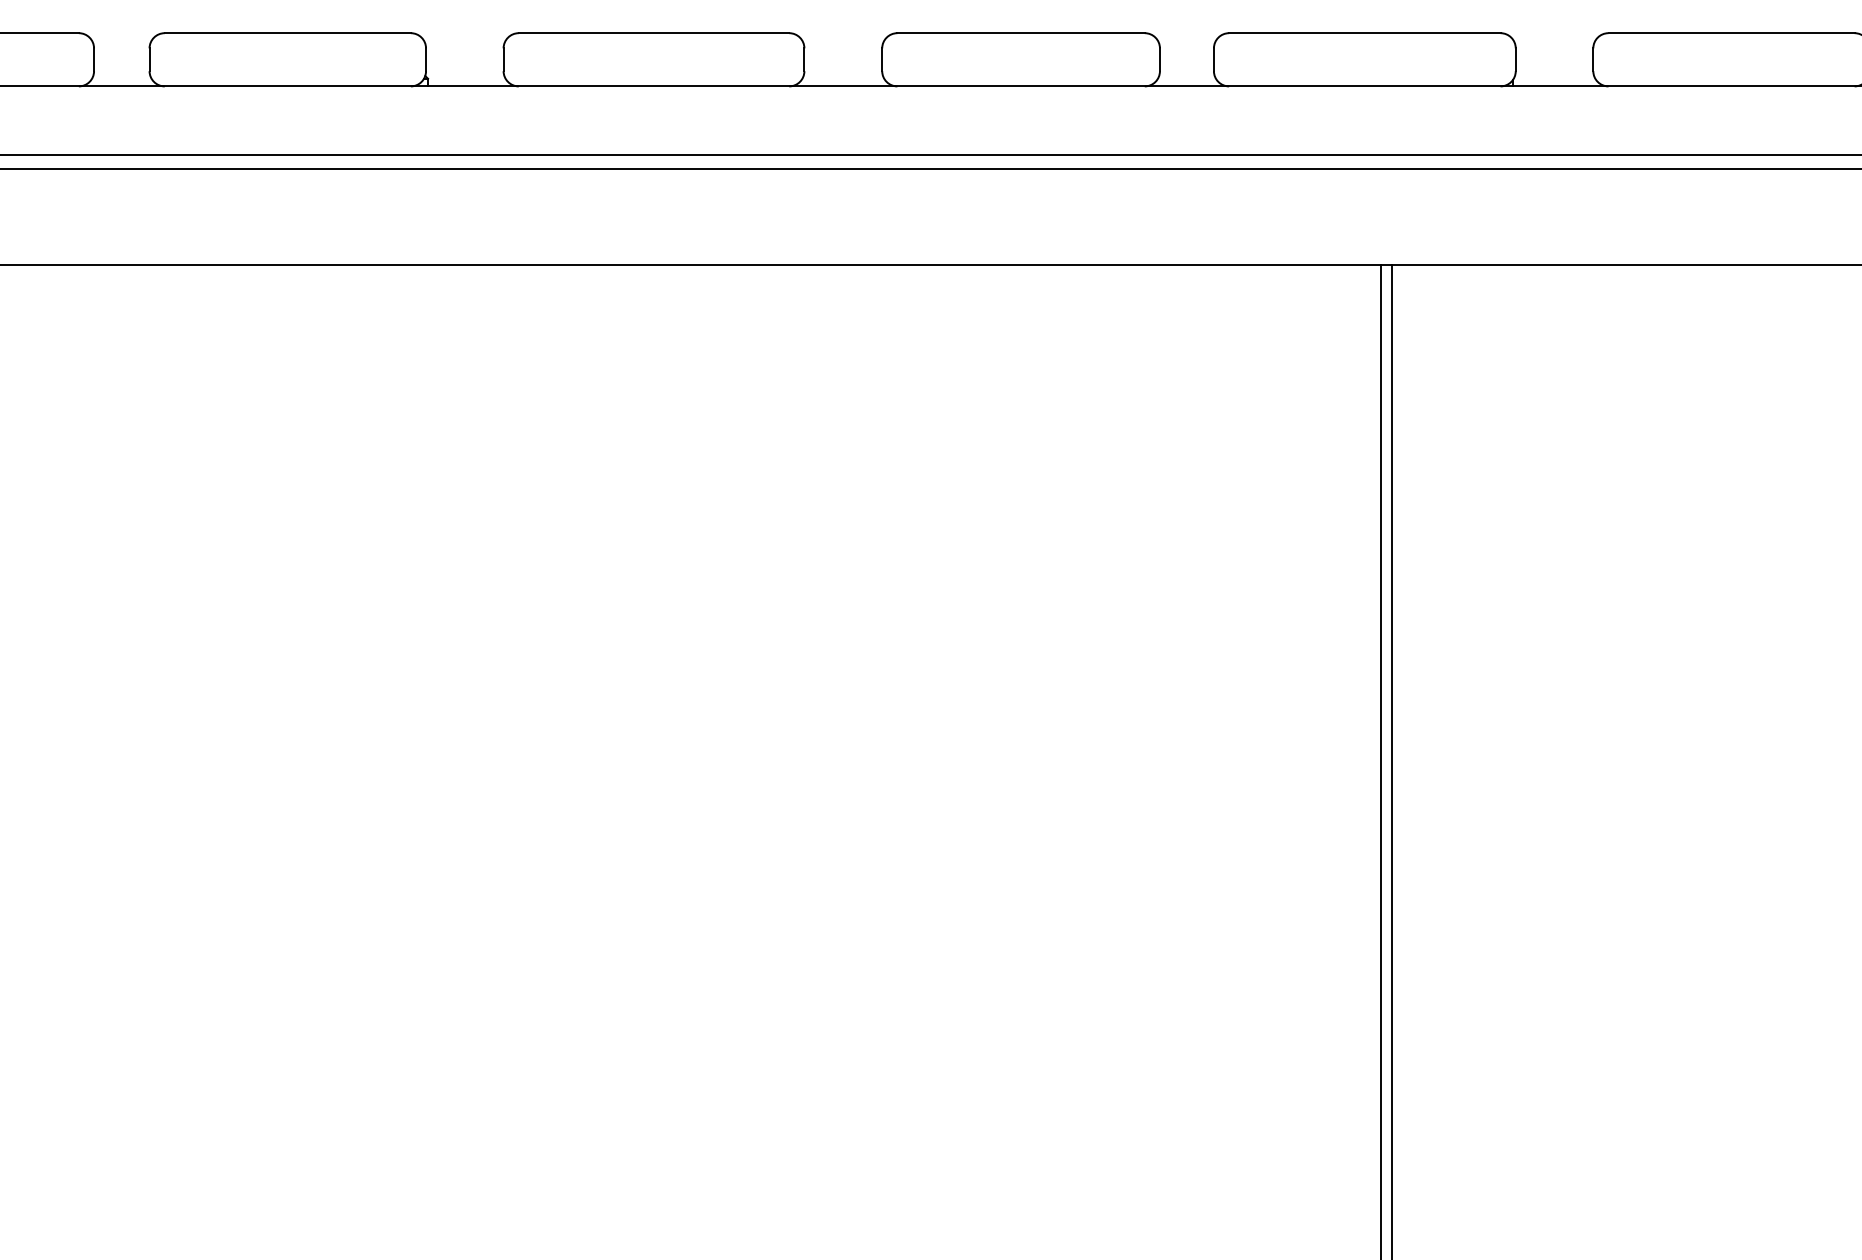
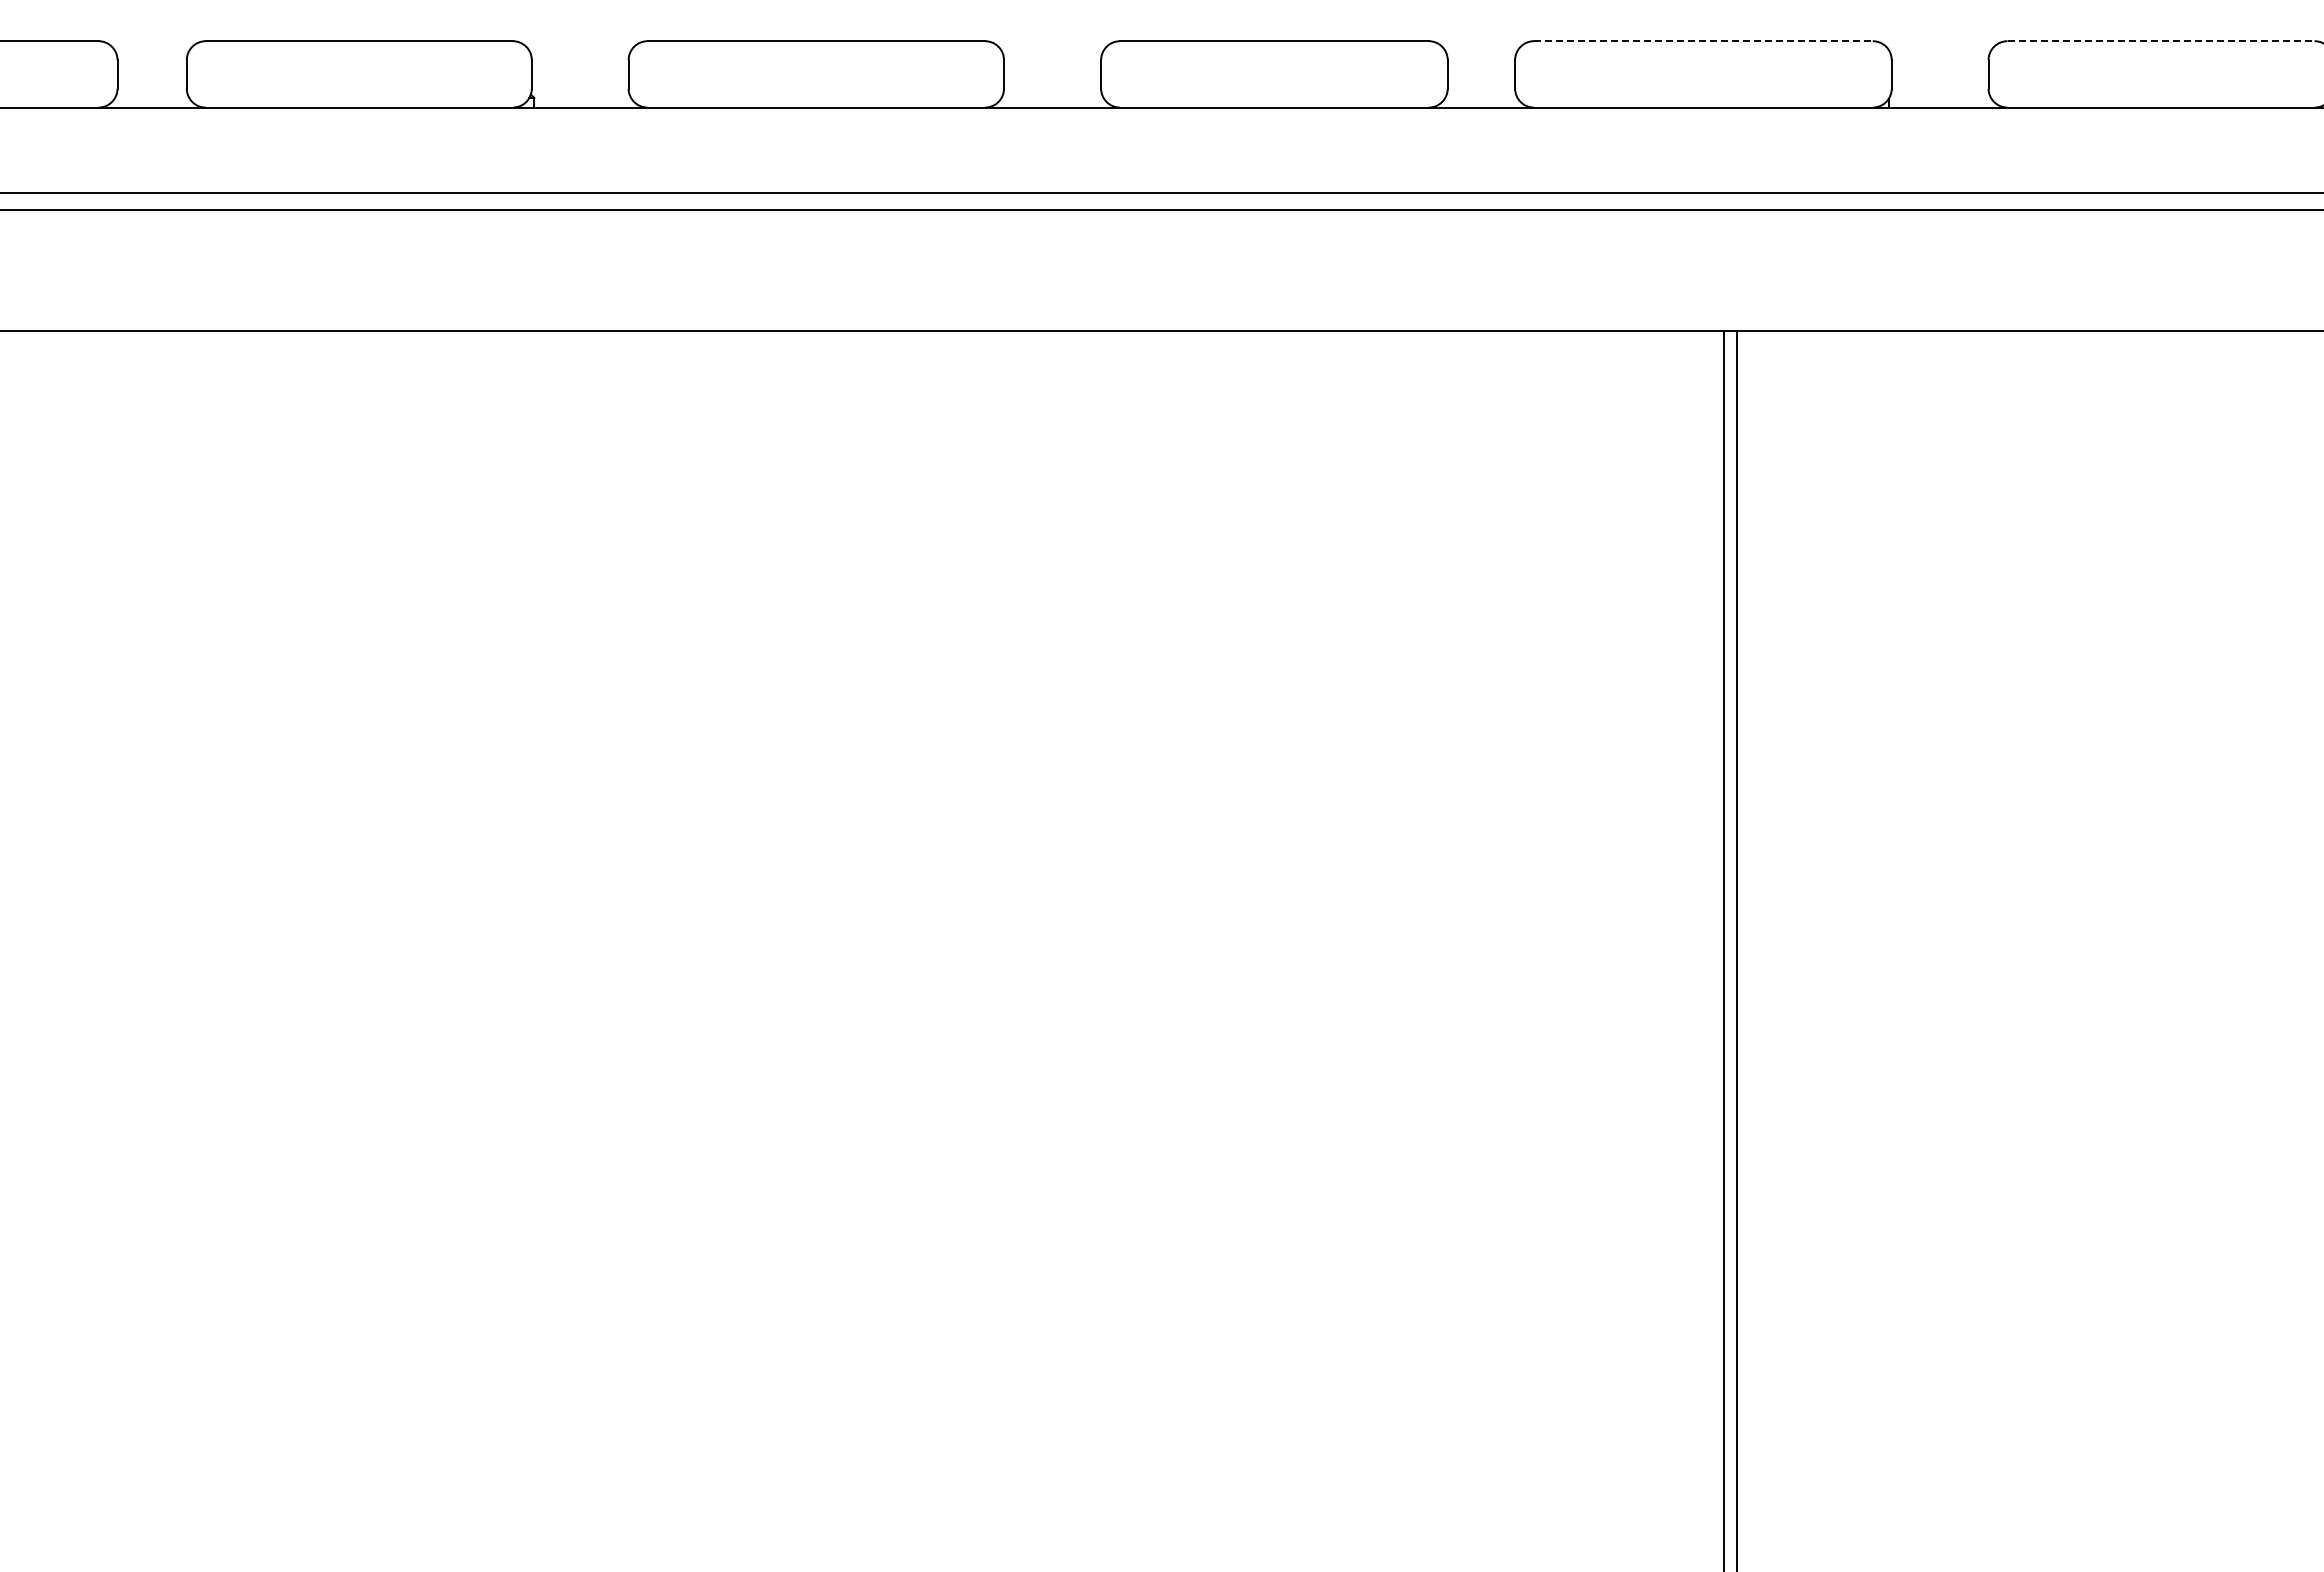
line: (1364, 33) -> (1703, 41), solid -> dashed
line: (1731, 33) -> (2161, 41), solid -> dashed

